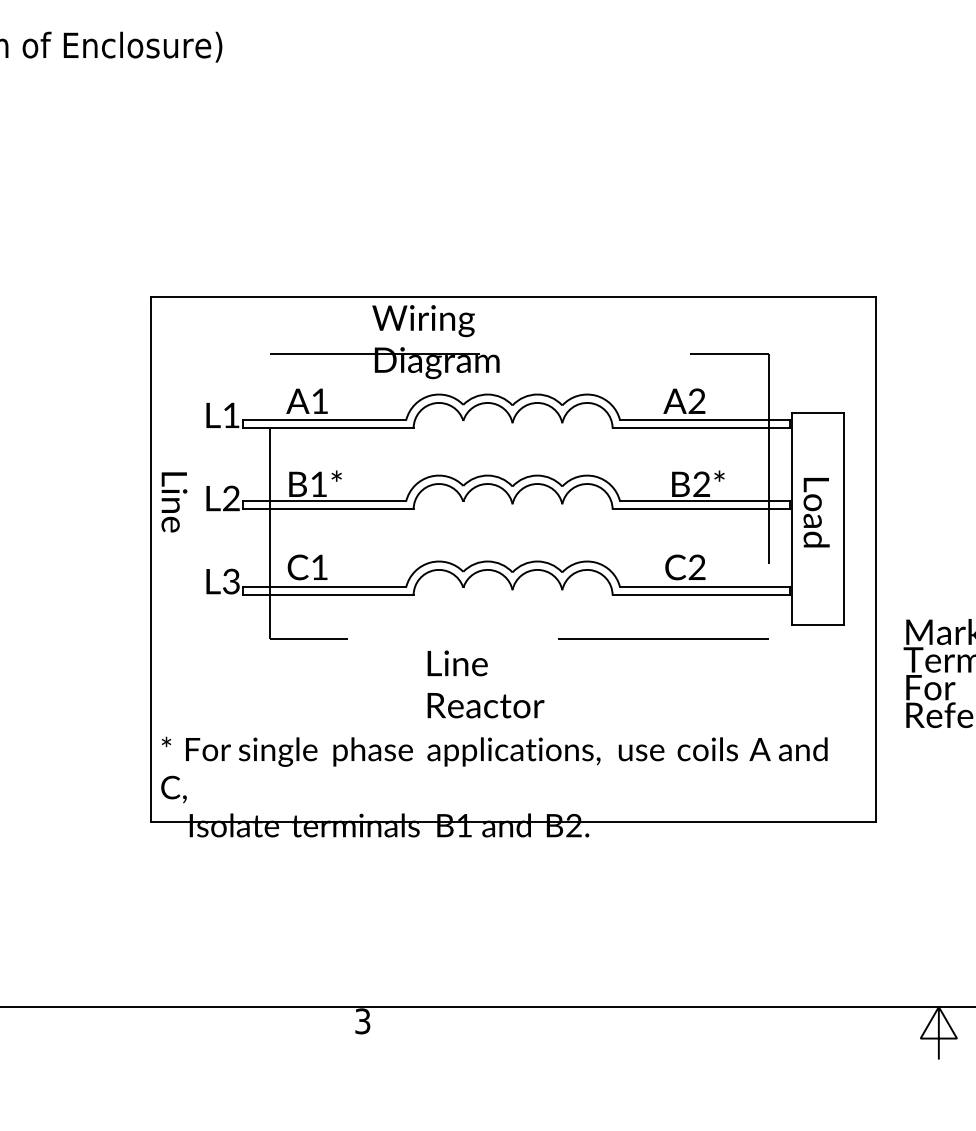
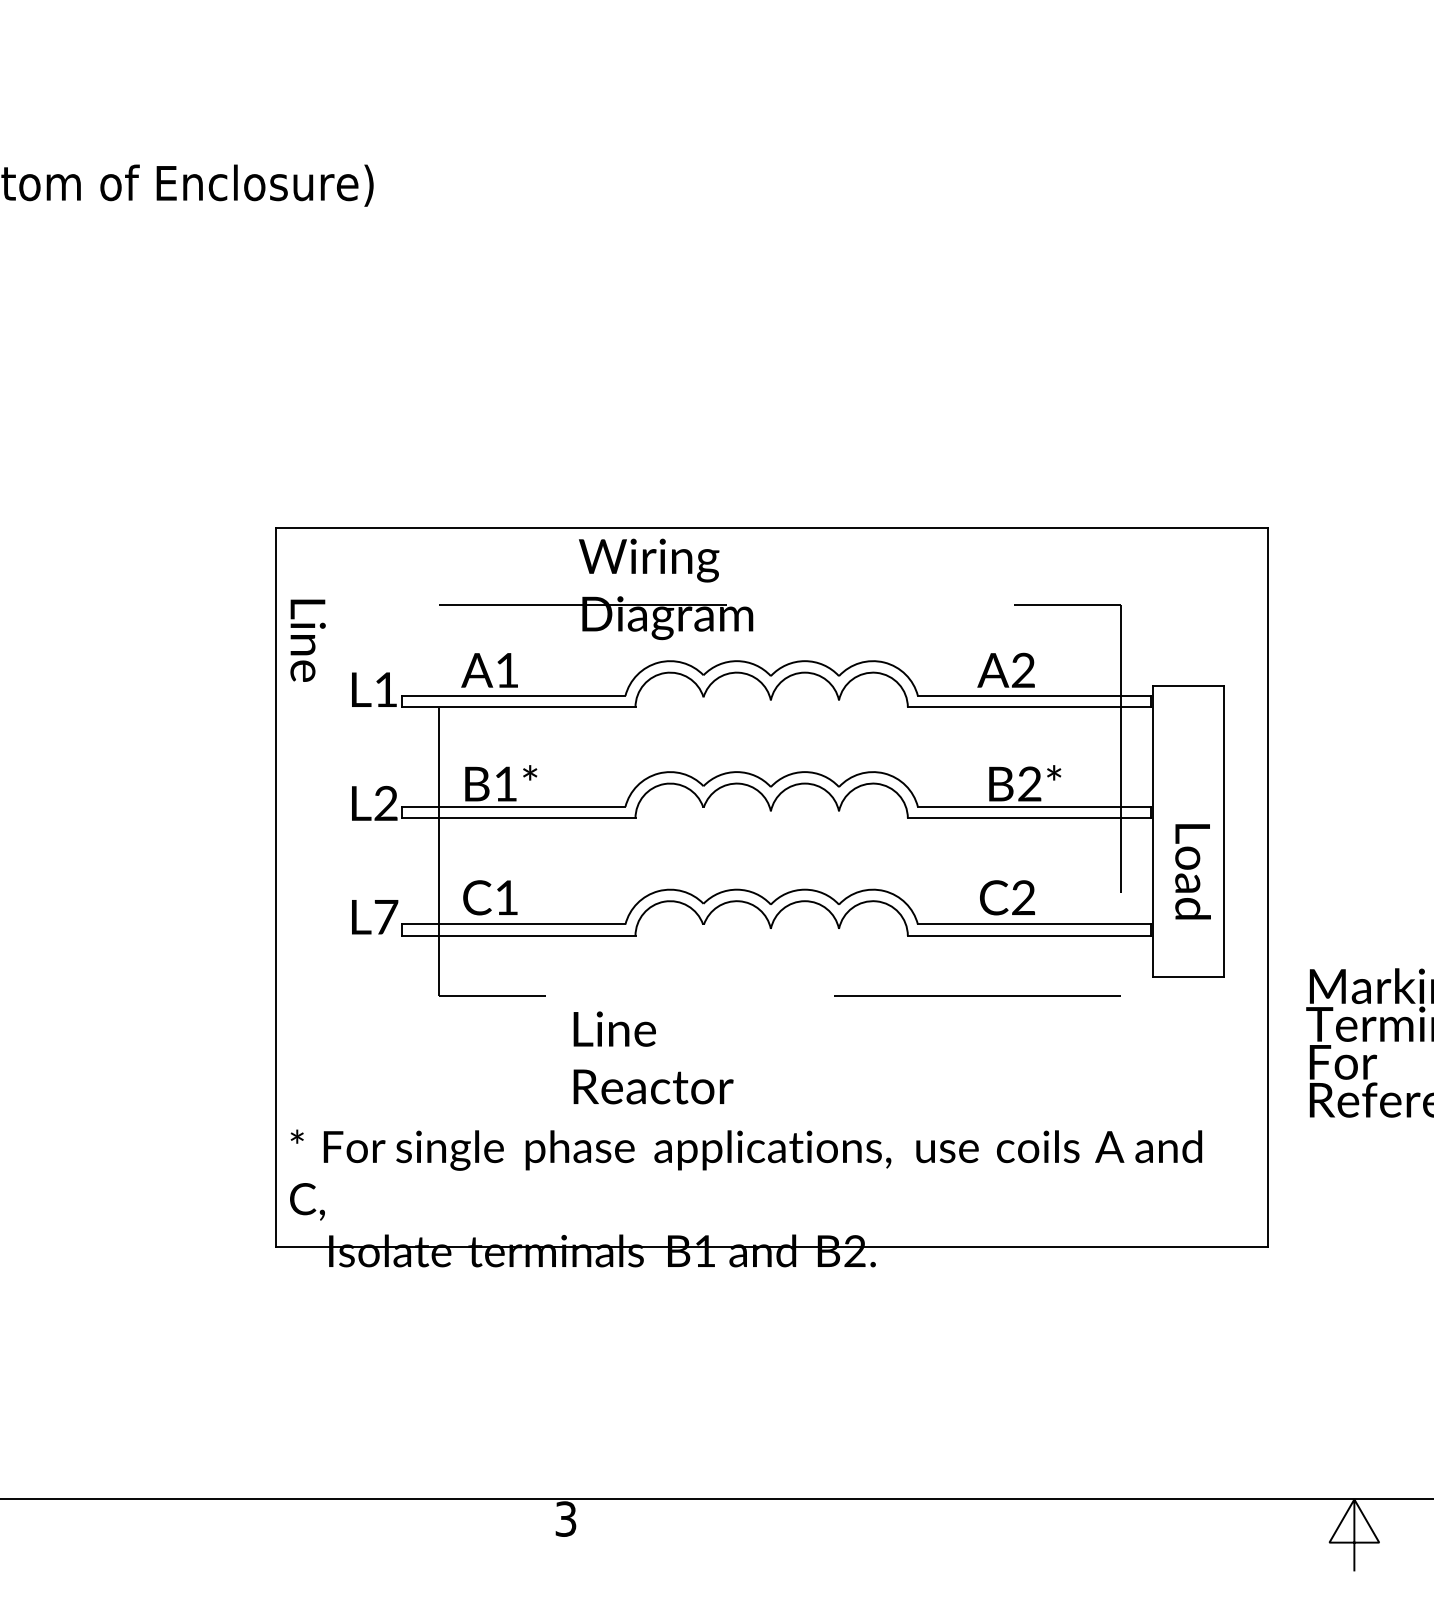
text: (173, 502) -> (307, 640), moved
text: (816, 512) -> (1192, 871), moved
text: (231, 581) -> (386, 916), L3 -> L7
text: (485, 684) -> (653, 1057), moved

